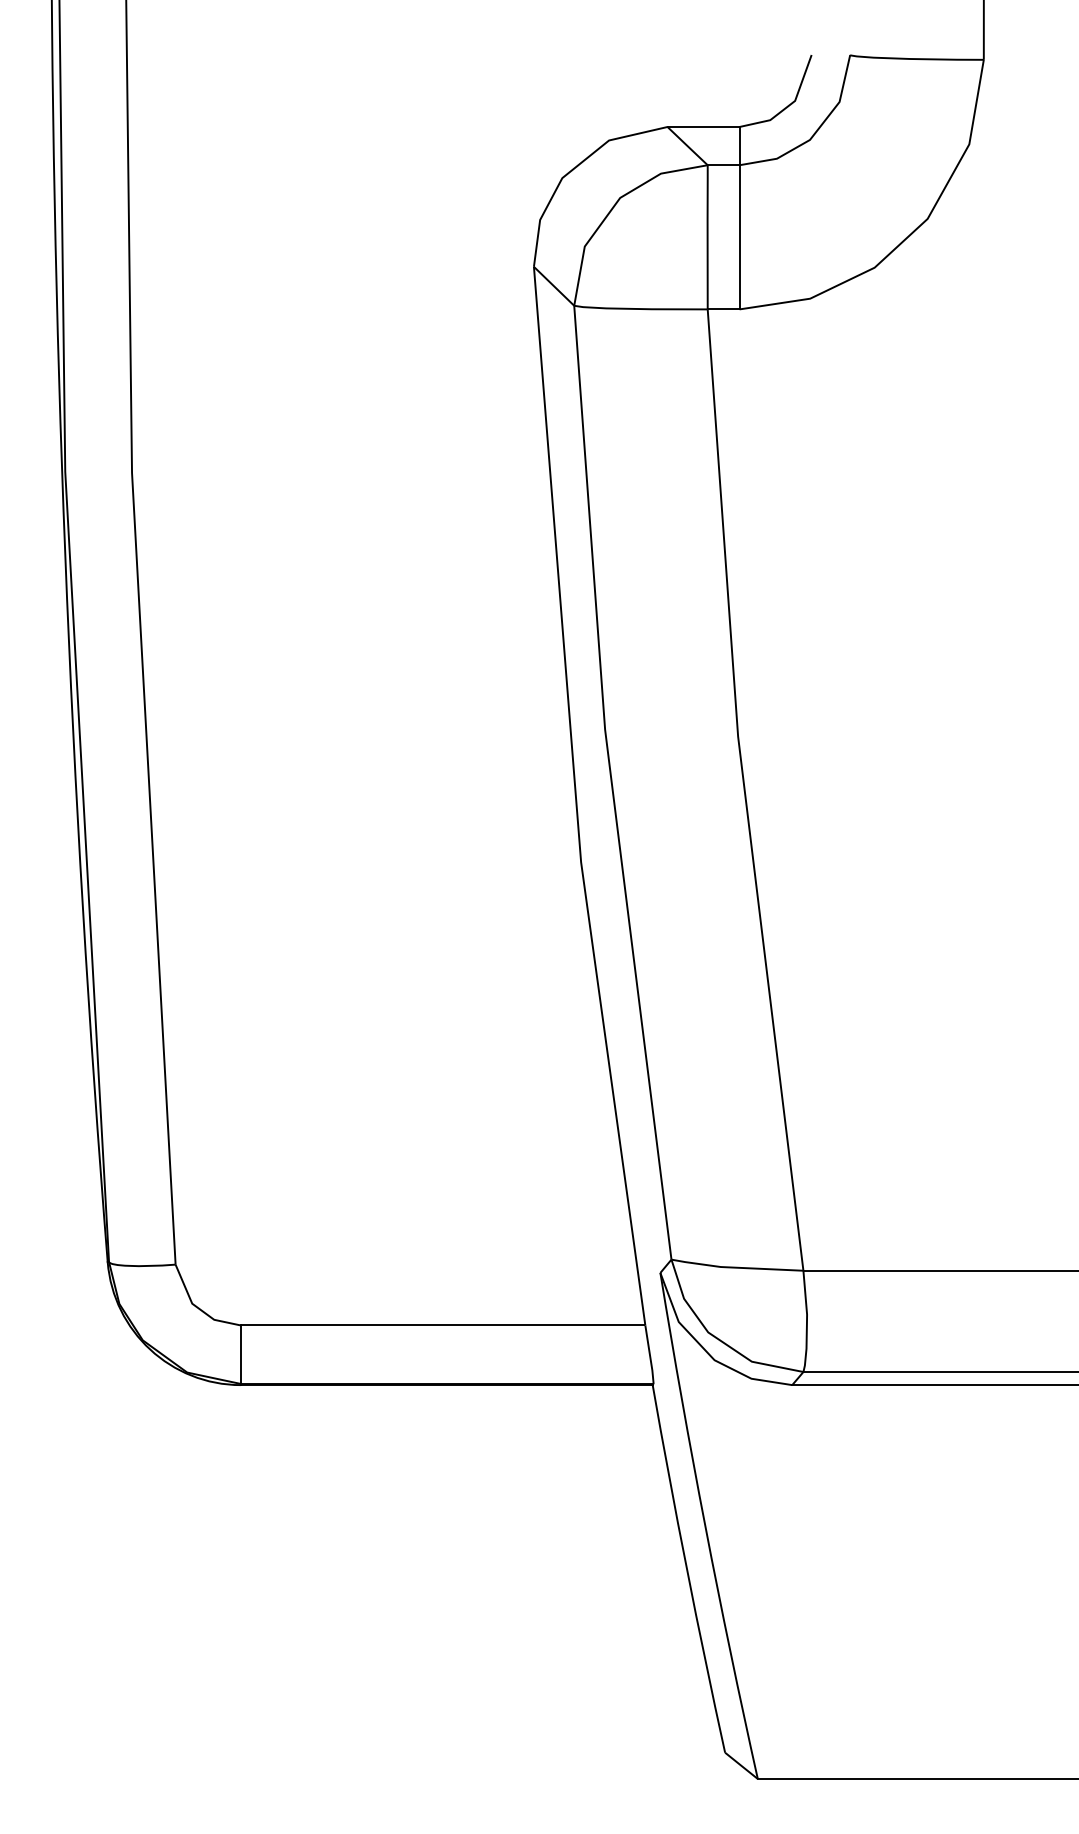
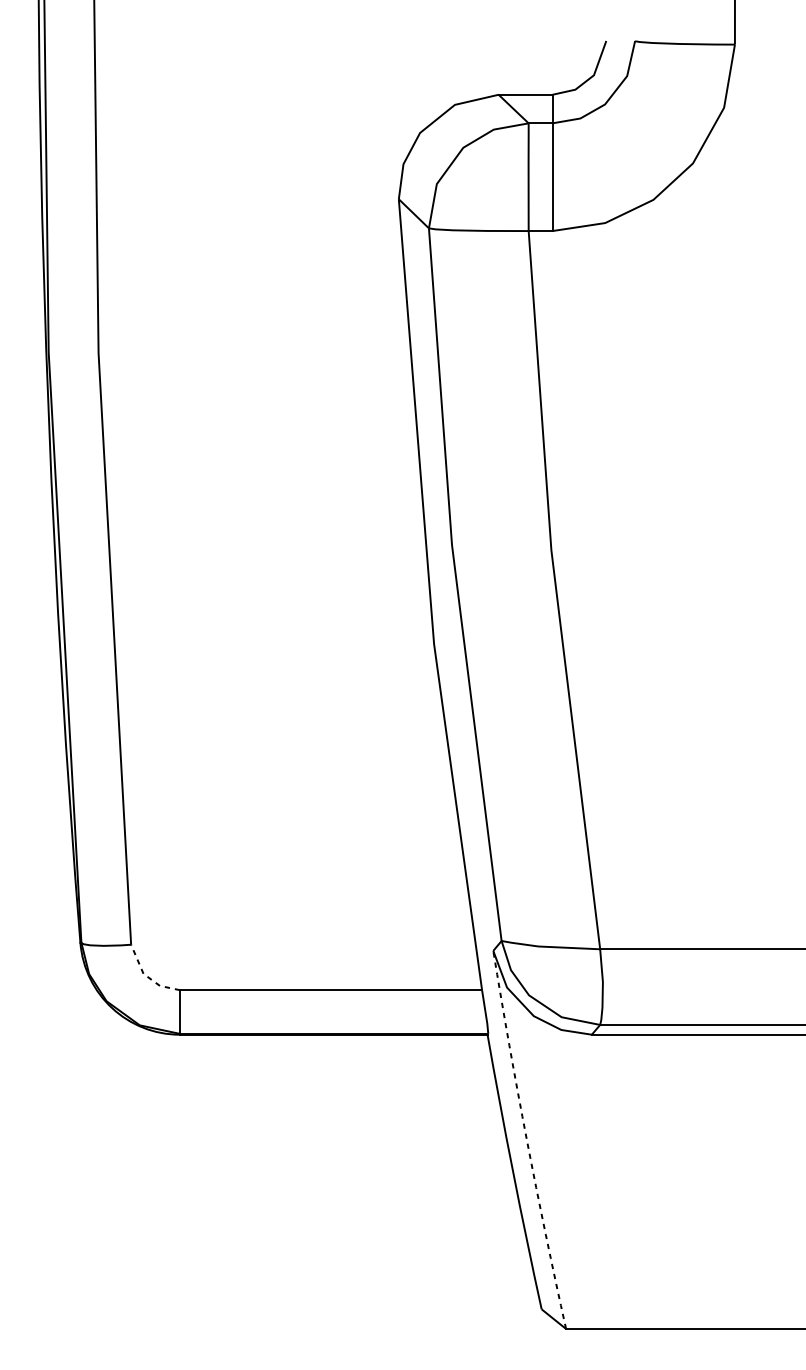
line: (196, 1307) -> (146, 976), solid -> dashed
arc: (705, 1526) -> (527, 1140), solid -> dashed

